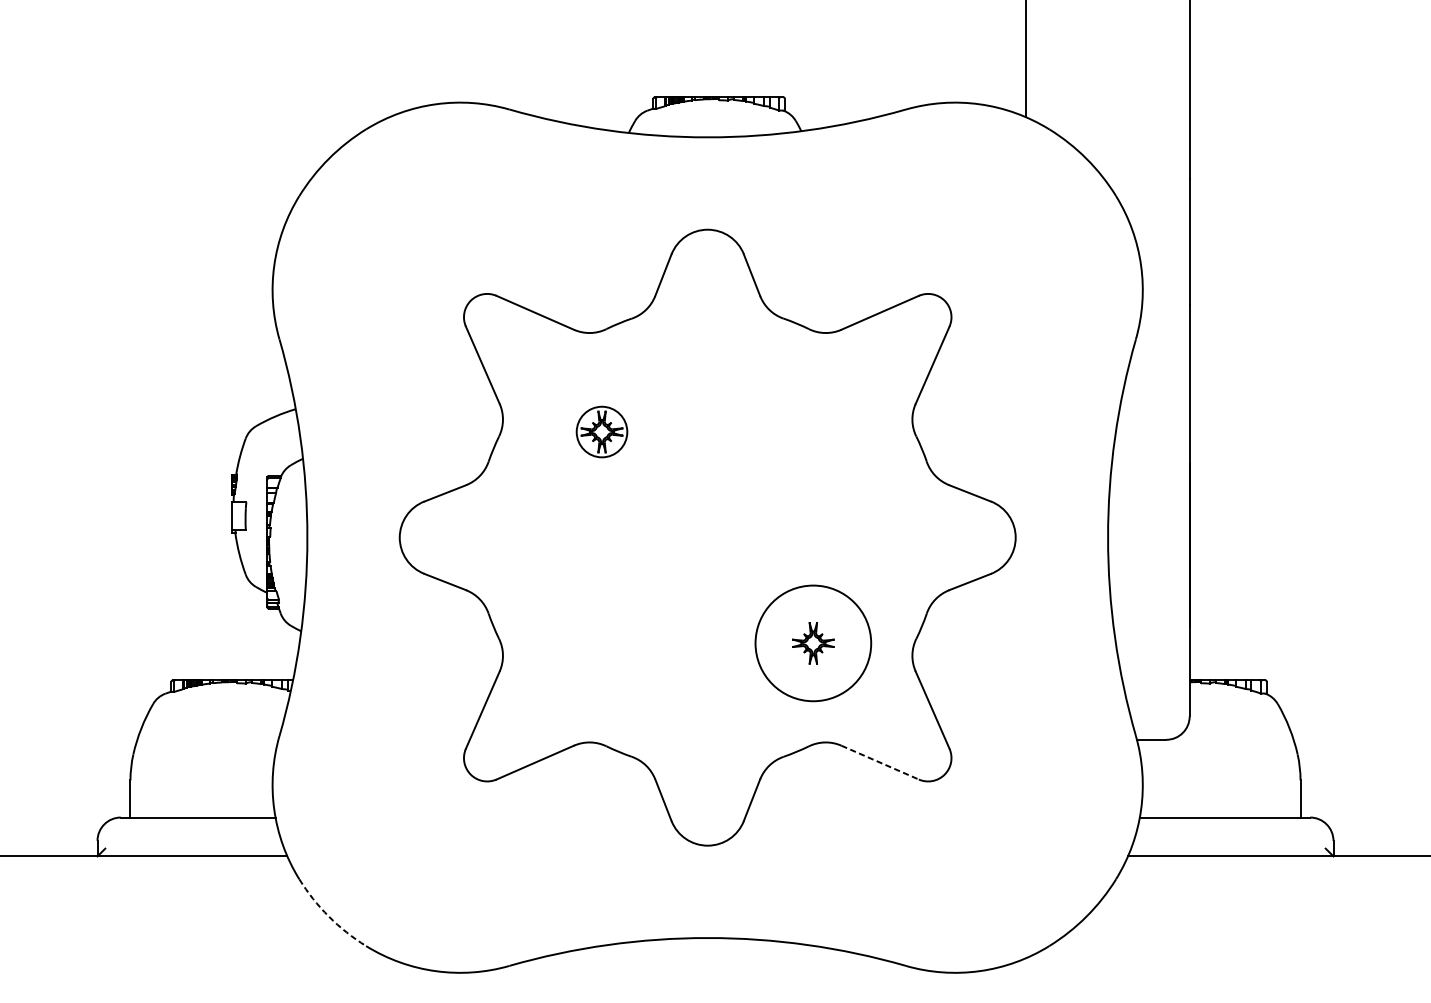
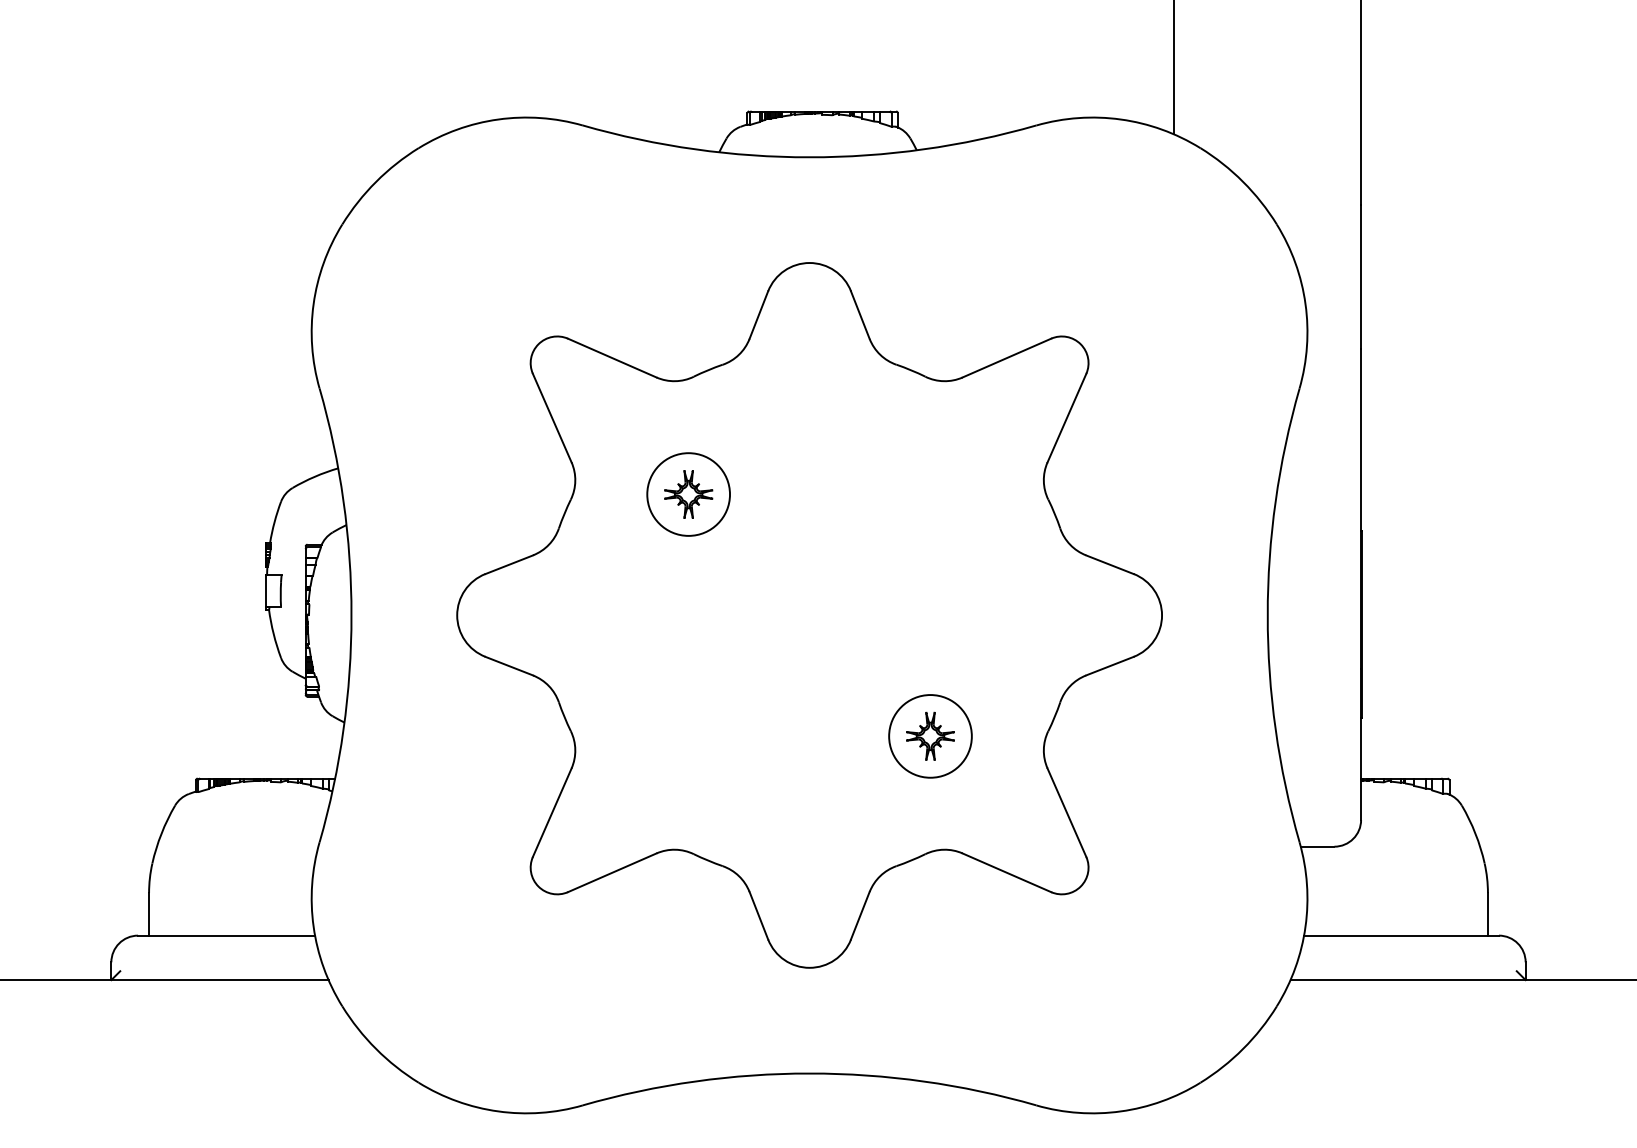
circle: (601, 432) -> (688, 494), size x1.43
circle: (813, 643) -> (930, 736), size x0.62
line: (880, 763) -> (1007, 873), dashed -> solid
arc: (329, 916) -> (376, 1048), dashed -> solid

